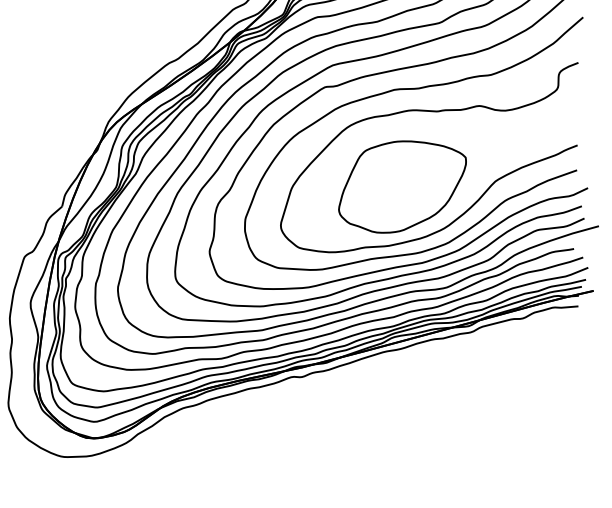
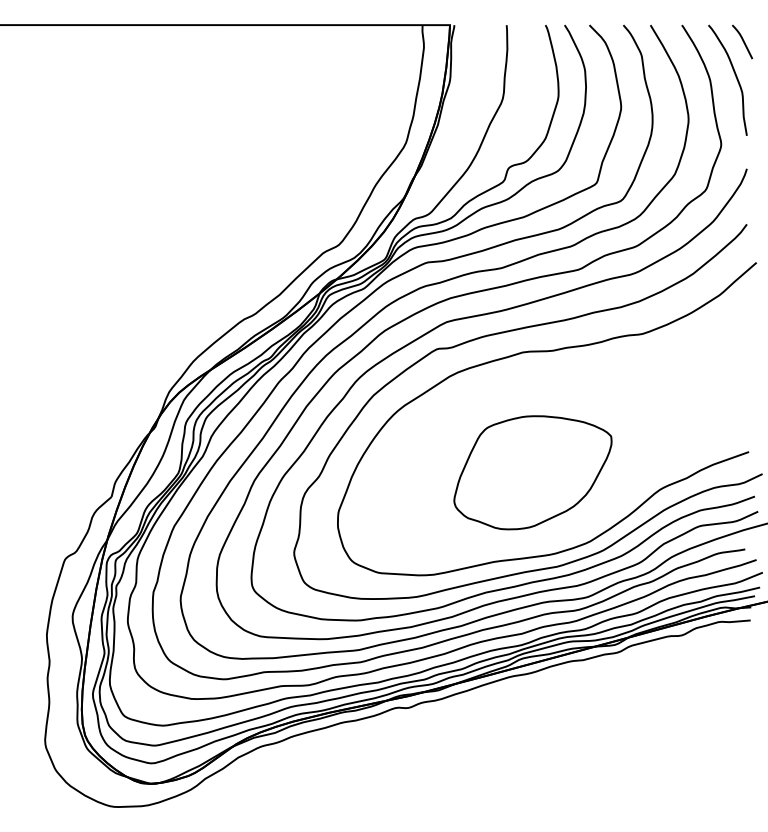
curve: (436, 112) -> (574, 380), removed

